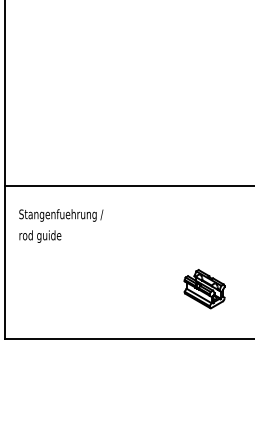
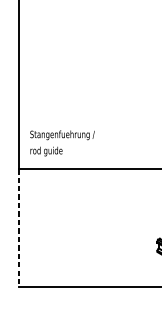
text: (61, 225) -> (62, 143), moved
line: (4, 262) -> (18, 228), solid -> dashed

